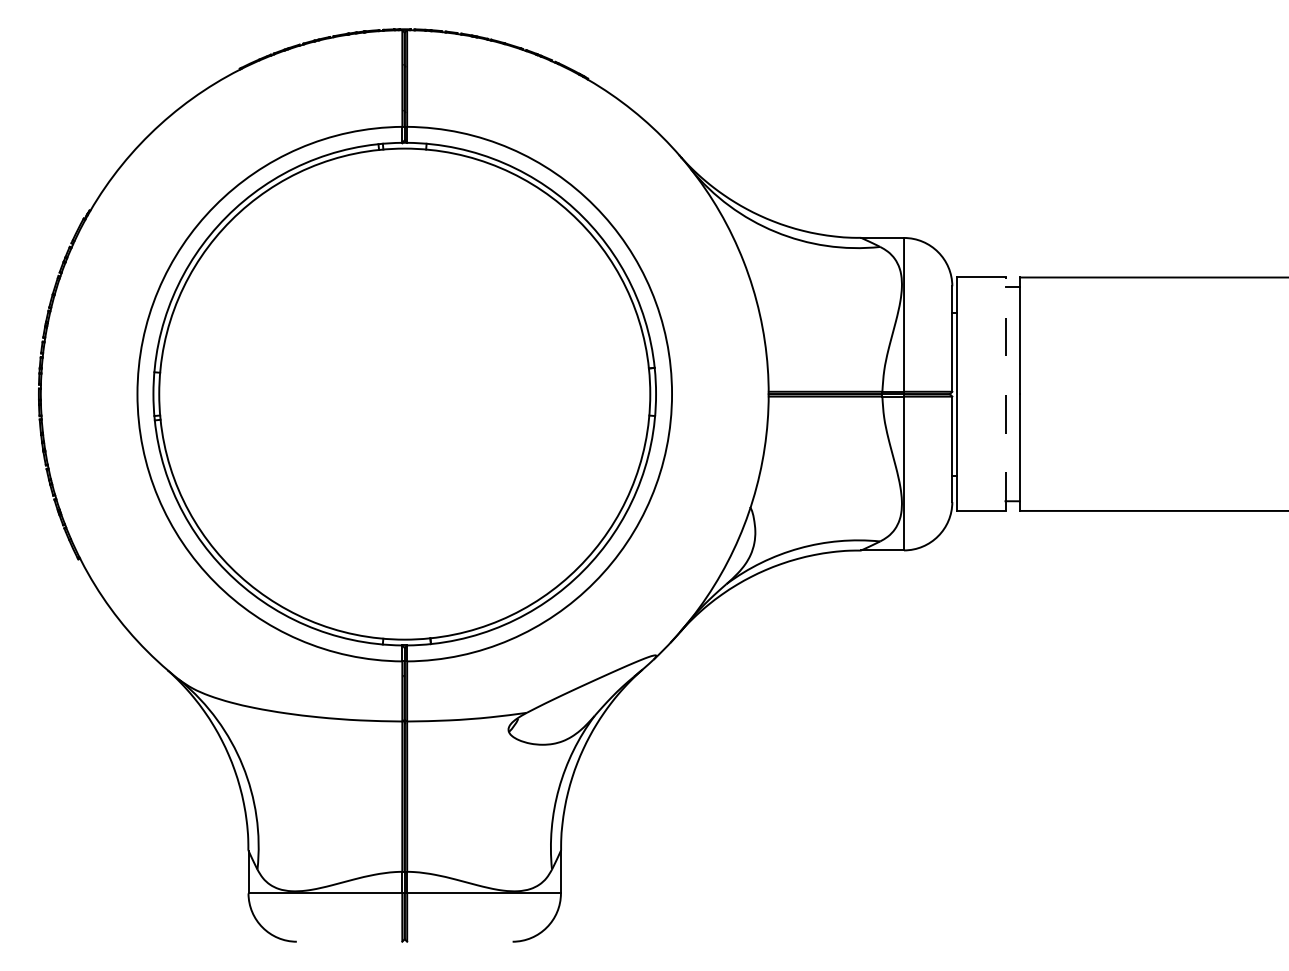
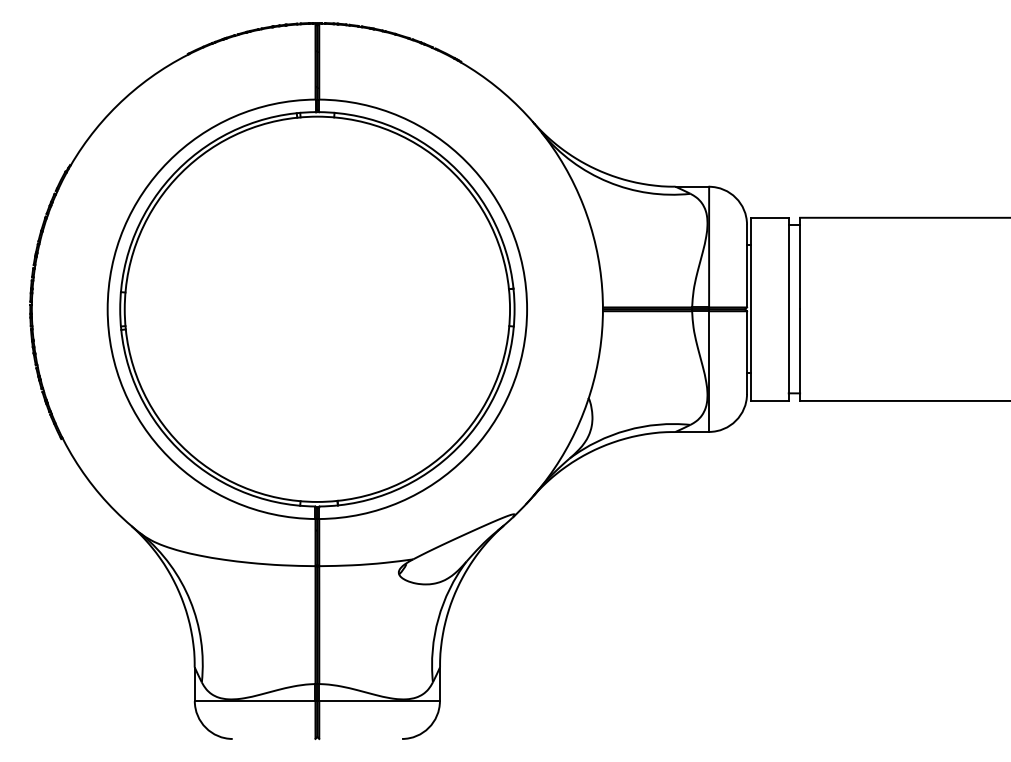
line: (1005, 394) -> (788, 309), dashed -> solid

